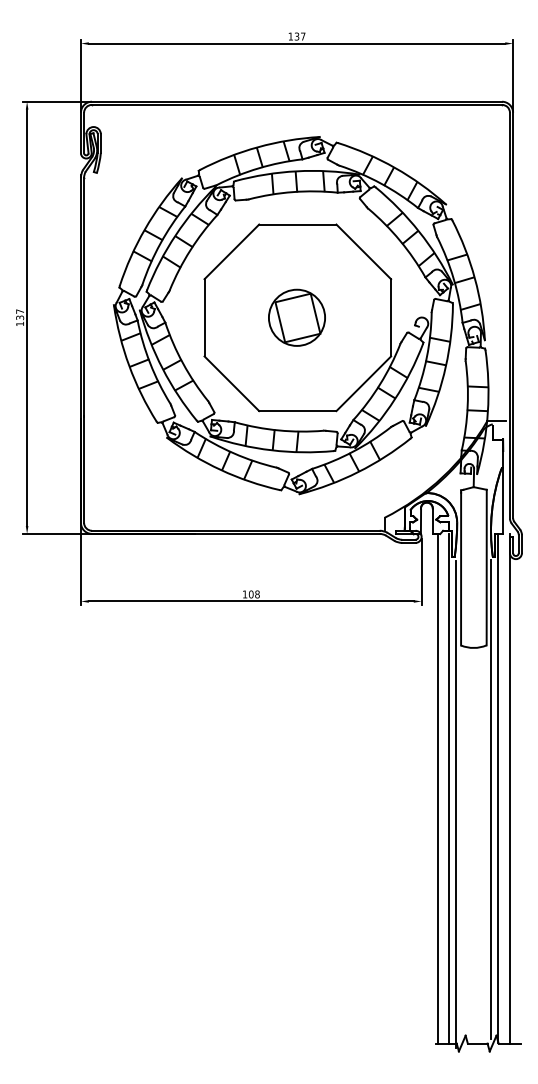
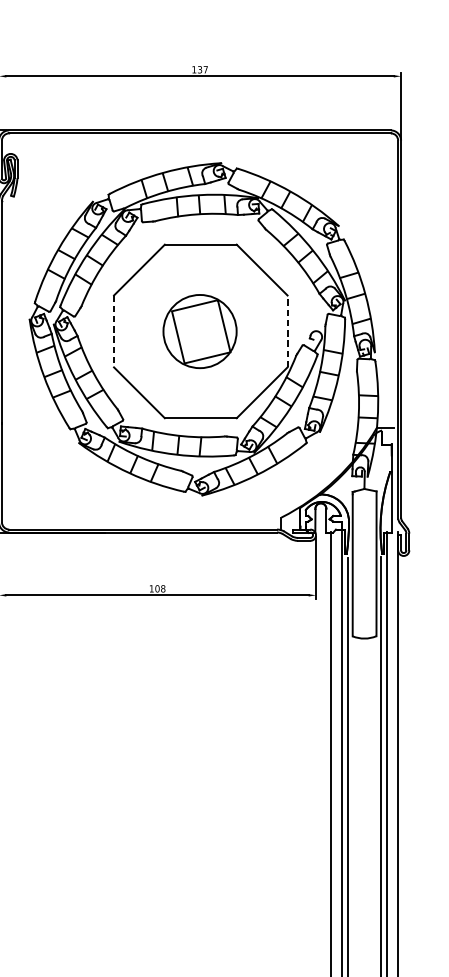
line: (204, 317) -> (113, 331), solid -> dashed
part: (296, 317) -> (199, 331), size x1.4
line: (391, 317) -> (287, 331), solid -> dashed

